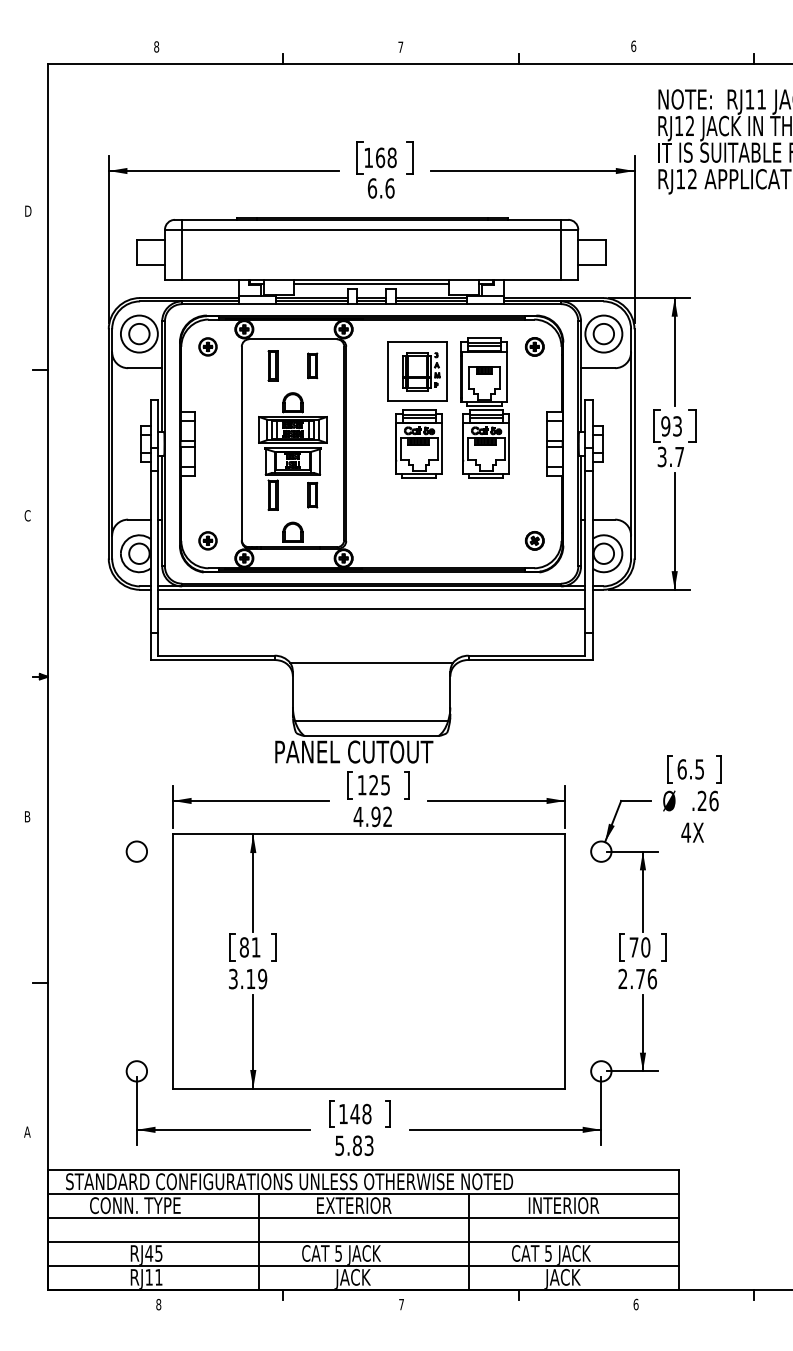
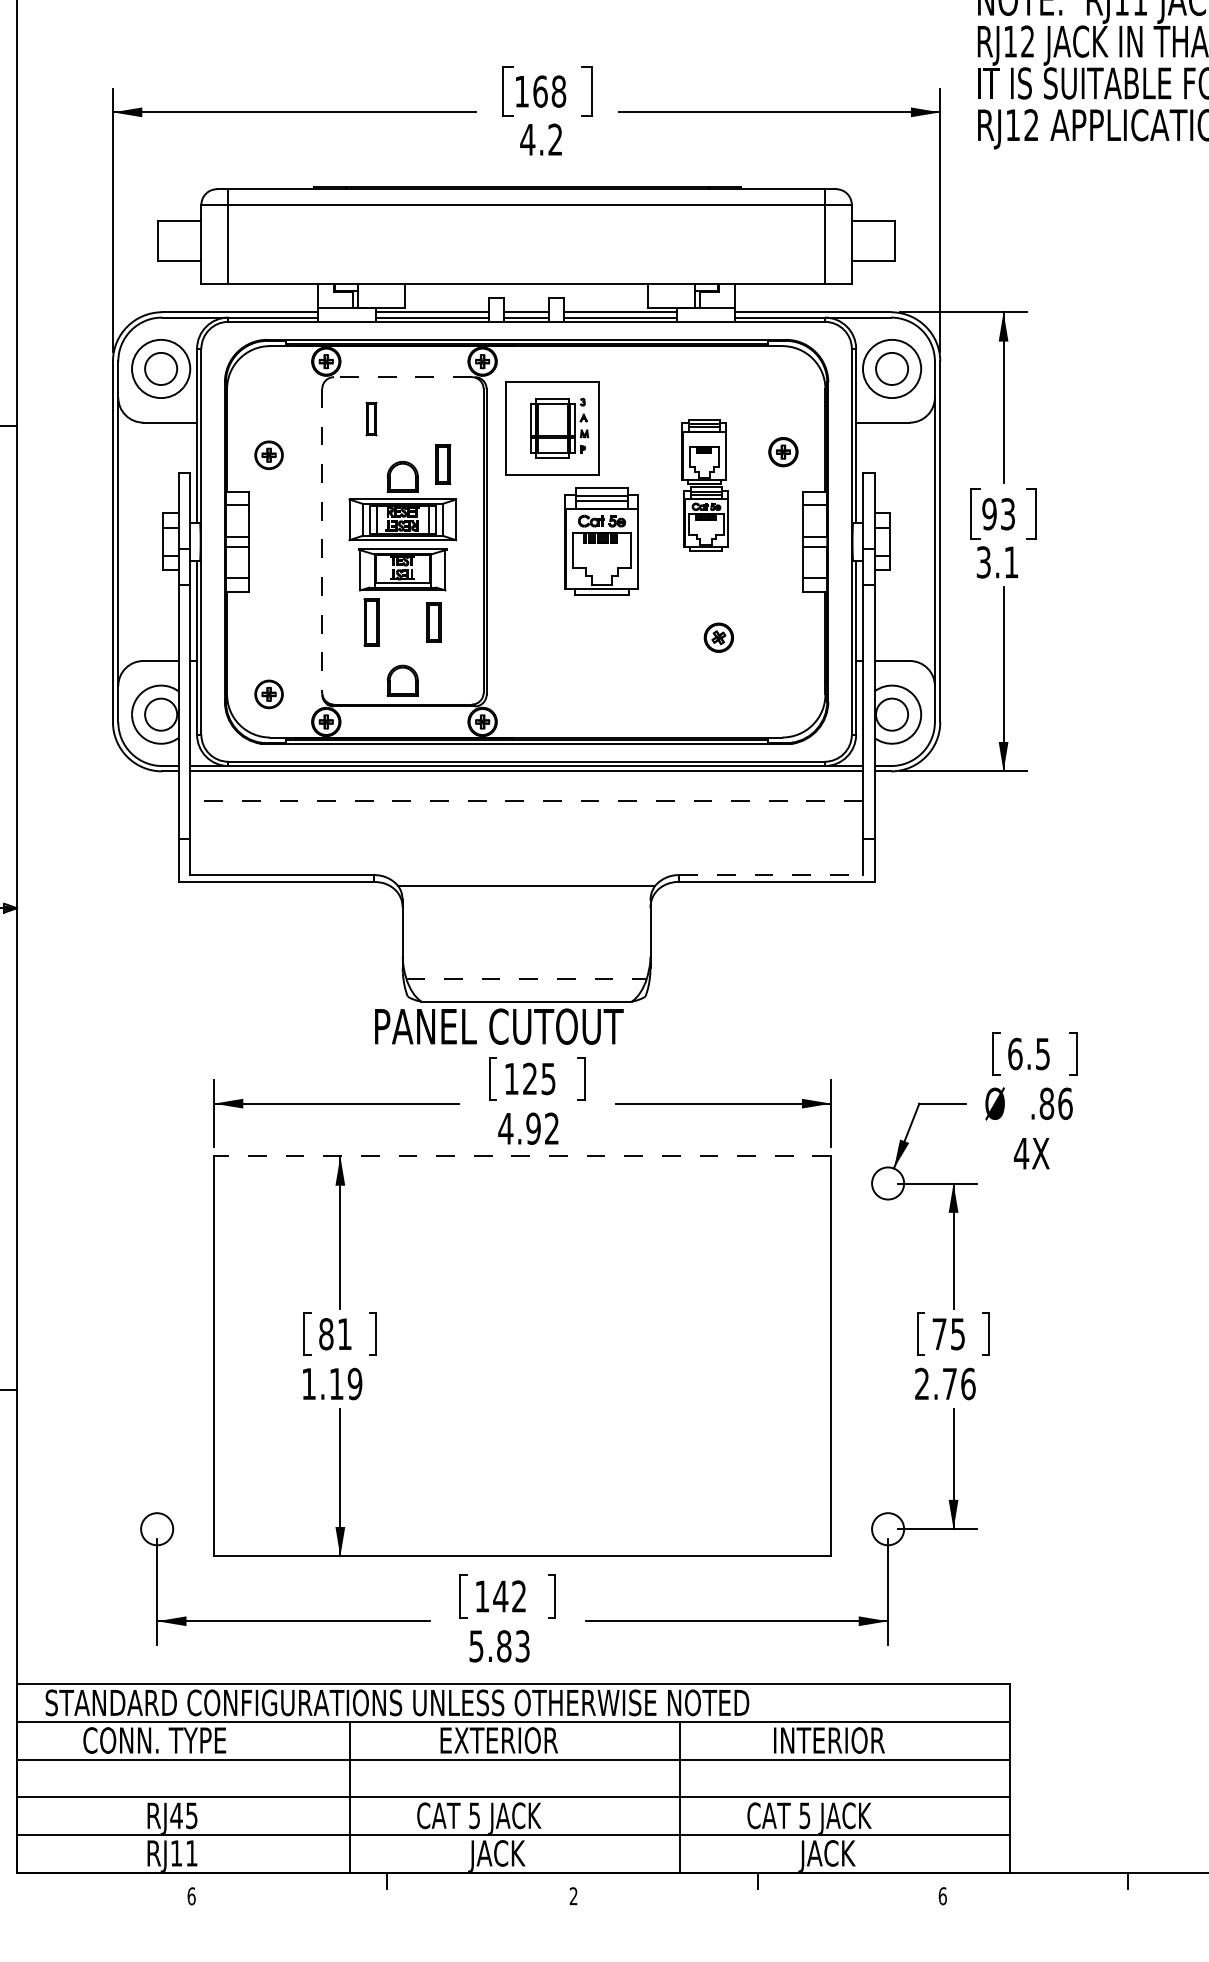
text: (380, 188) -> (540, 139), 6.6 -> 4.2
line: (371, 284) -> (526, 290), removed
line: (293, 339) -> (403, 377), solid -> dashed
part: (207, 346) -> (268, 454), moved
part: (534, 346) -> (782, 451), moved
part: (272, 365) -> (370, 418), size x0.7
part: (312, 365) -> (442, 464), moved
part: (417, 371) -> (553, 427), moved
part: (484, 407) -> (704, 484), size x0.6
line: (241, 443) -> (321, 541), solid -> dashed
text: (679, 456) -> (1011, 561), 3.7 -> 3.1
part: (534, 540) -> (718, 637), moved
line: (371, 608) -> (526, 800), solid -> dashed
line: (527, 655) -> (771, 874), solid -> dashed
line: (372, 721) -> (527, 978), solid -> dashed
text: (701, 801) -> (1045, 1104), .26 -> .86
line: (368, 834) -> (521, 1156), solid -> dashed
circle: (136, 851) -> (156, 1183), removed
text: (645, 947) -> (957, 1334), 70 -> 75
text: (233, 978) -> (309, 1383), 3.19 -> 1.19
text: (366, 1114) -> (518, 1597), 148 -> 142
text: (158, 1304) -> (191, 1896), 8 -> 6
text: (401, 1304) -> (573, 1896), 7 -> 2

